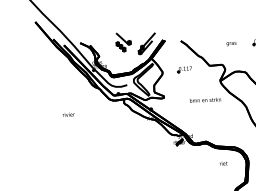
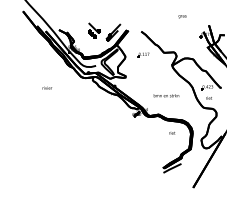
text: (231, 43) -> (182, 16), moved
text: (205, 99) -> (166, 95), moved

